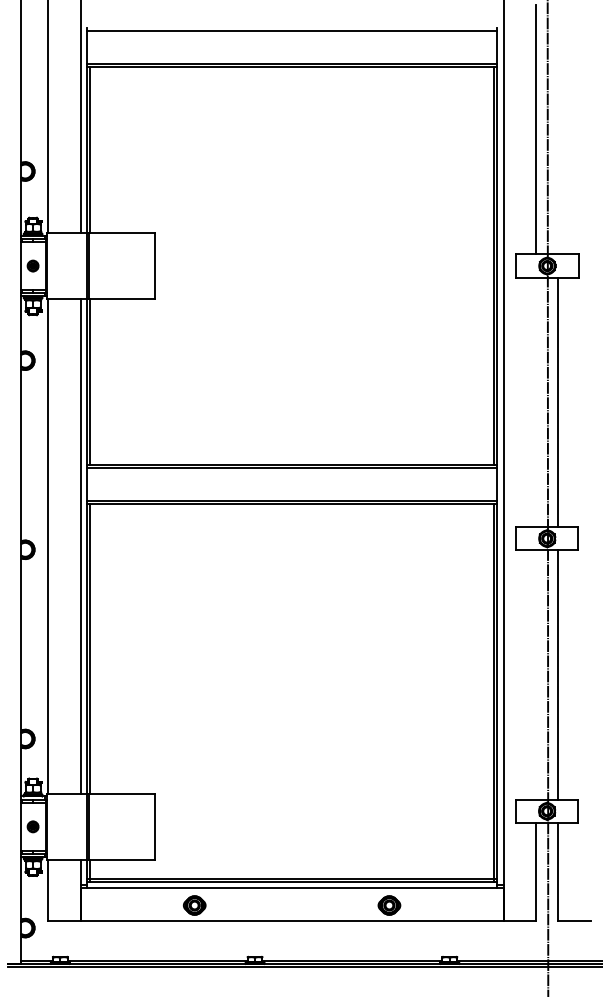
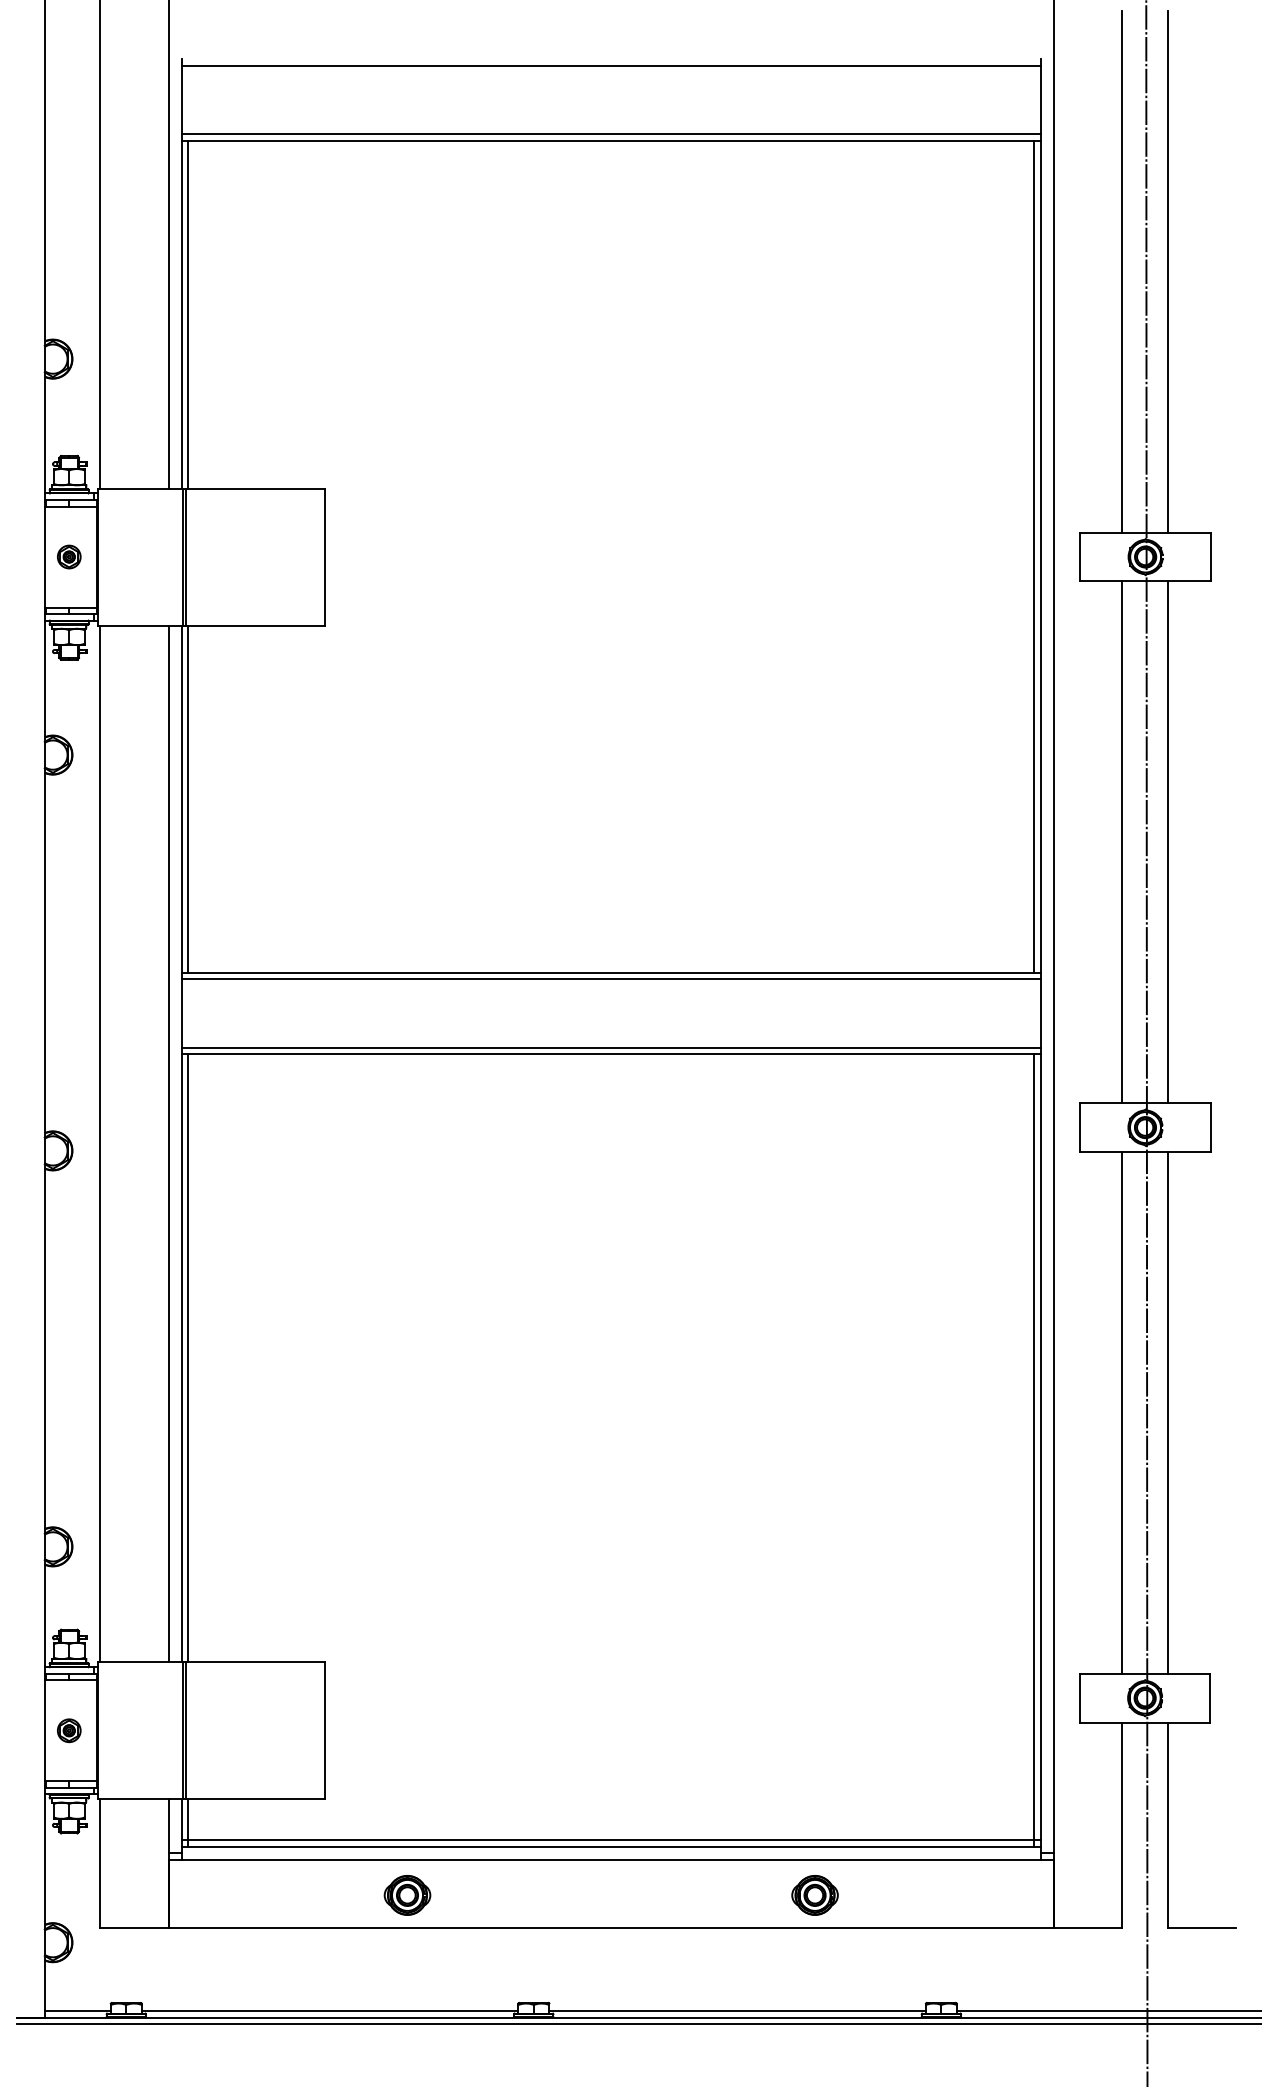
line: (558, 129) -> (1168, 271), added
line: (536, 402) -> (1122, 842), added
line: (536, 674) -> (1122, 1411), added

